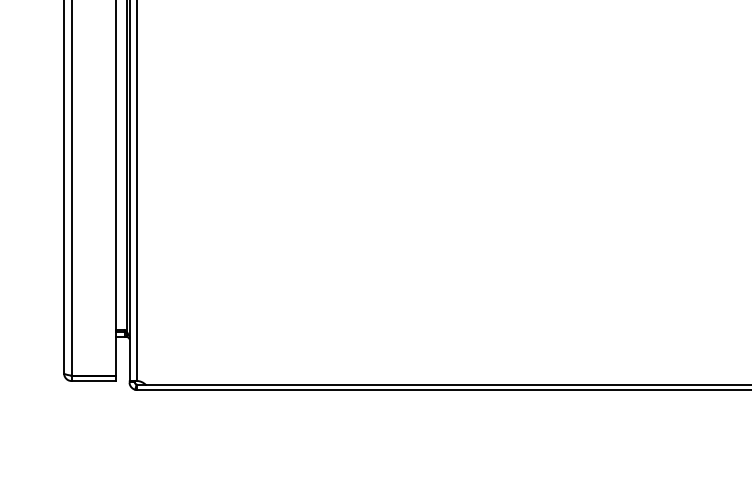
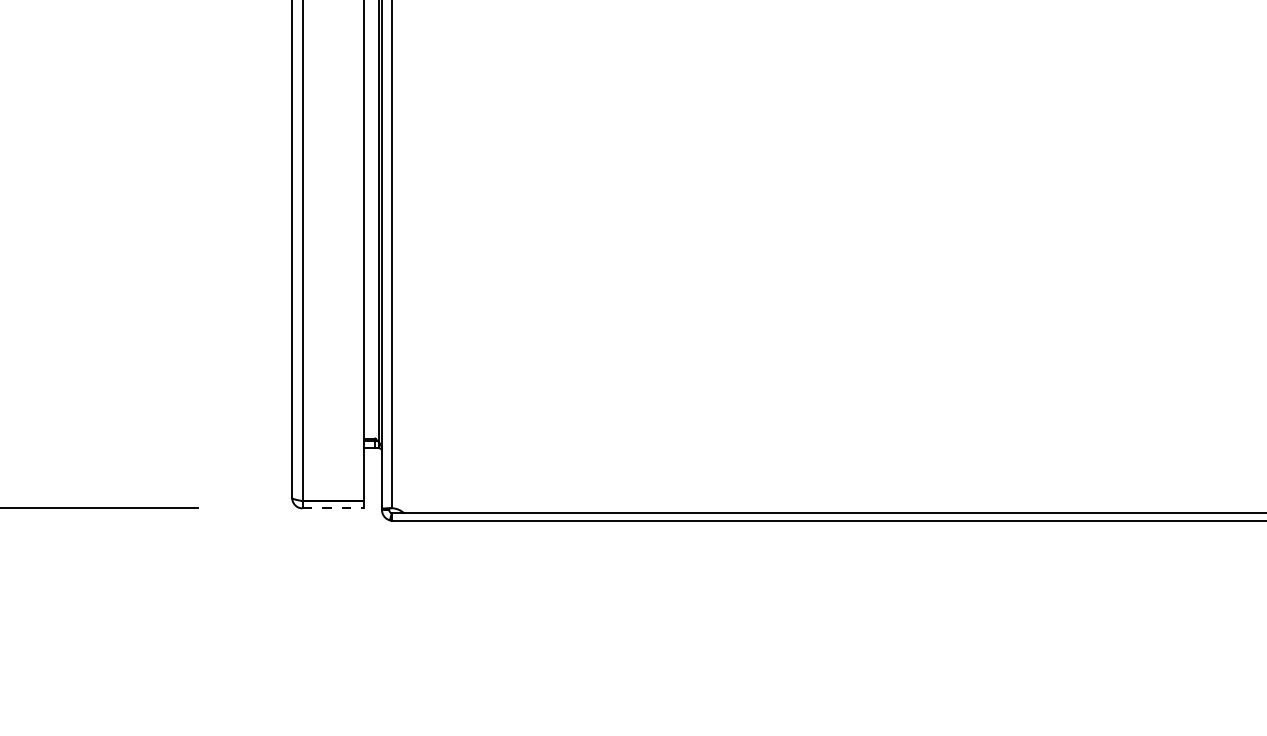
line: (94, 381) -> (333, 508), solid -> dashed

